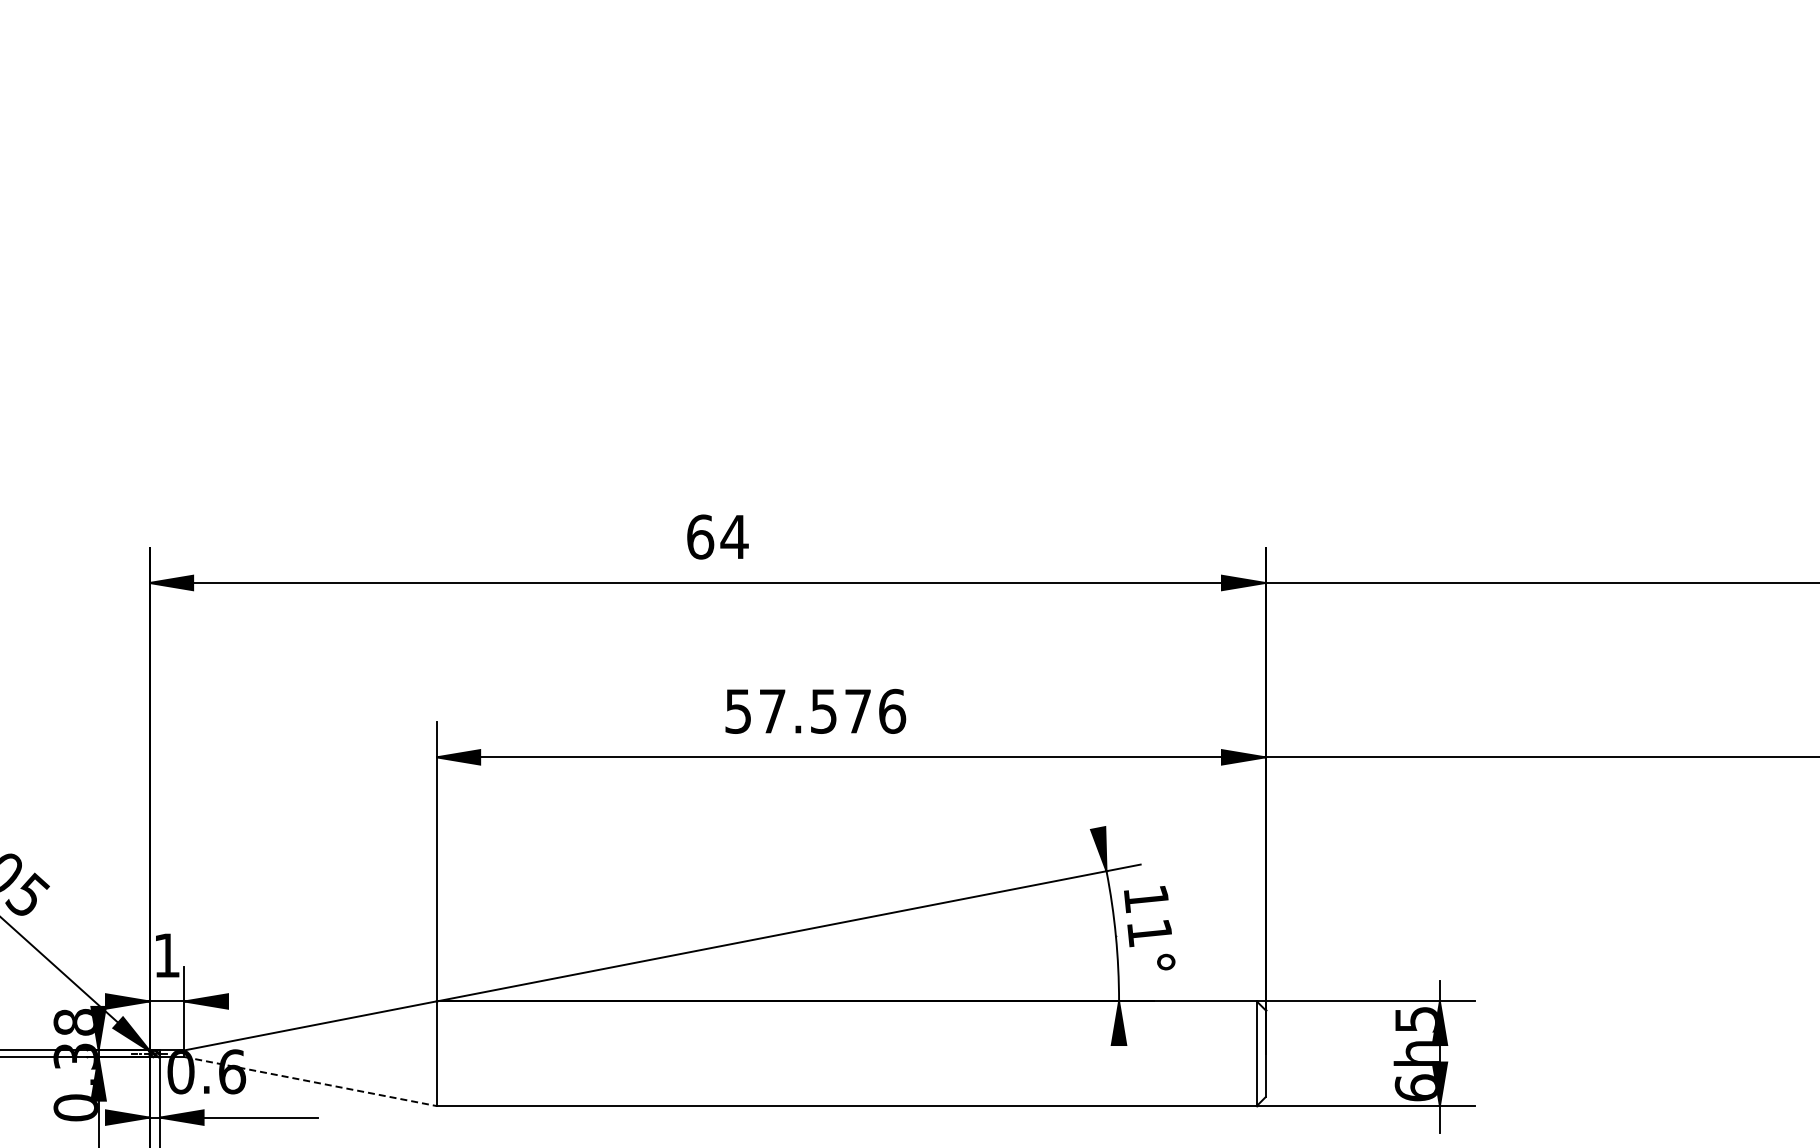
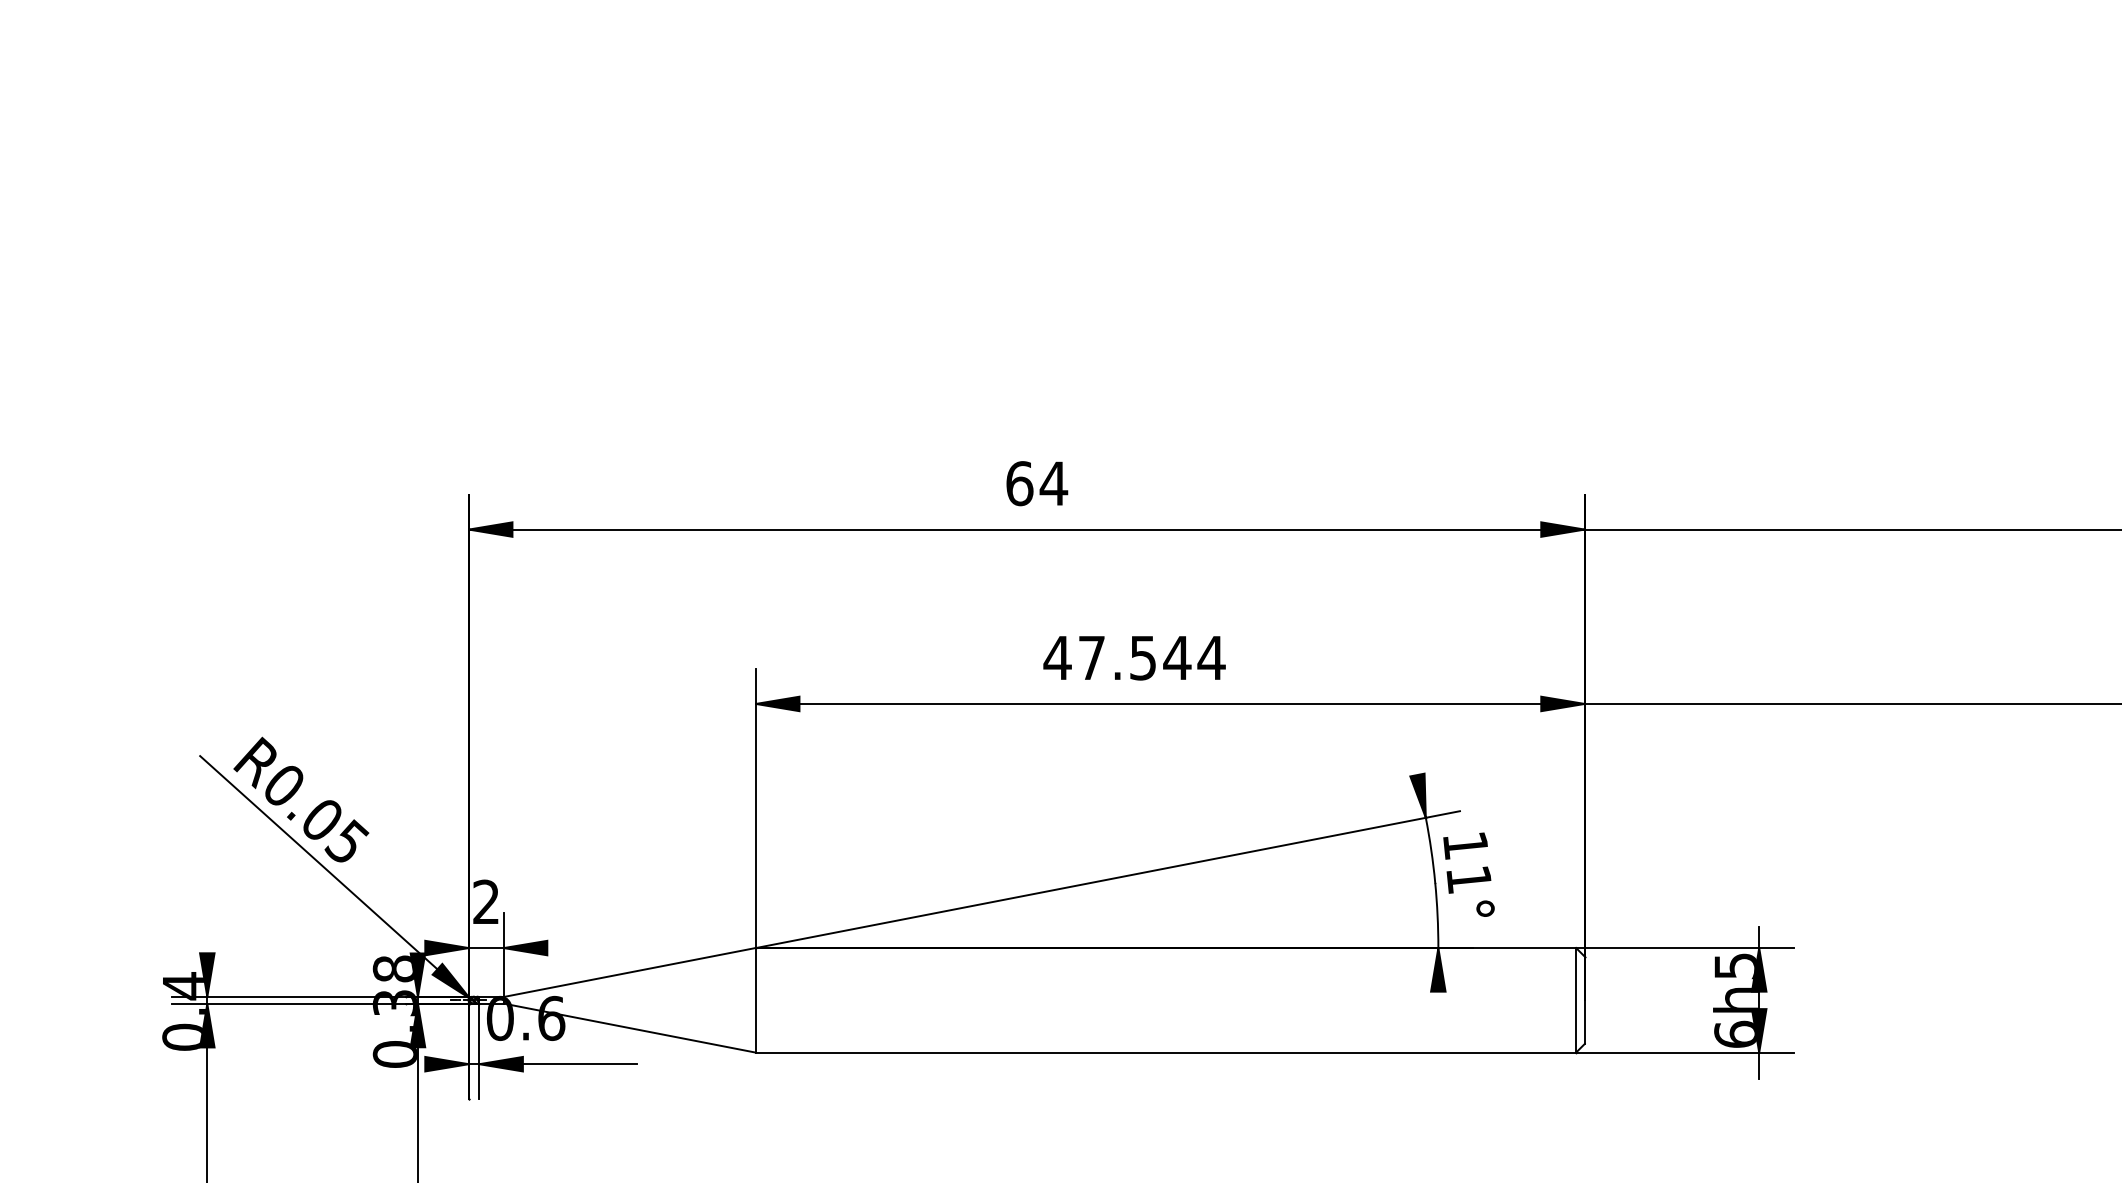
text: (815, 710) -> (1134, 657), 57.576 -> 47.544
text: (166, 954) -> (485, 901), 1 -> 2
line: (311, 1081) -> (630, 1028), dashed -> solid

